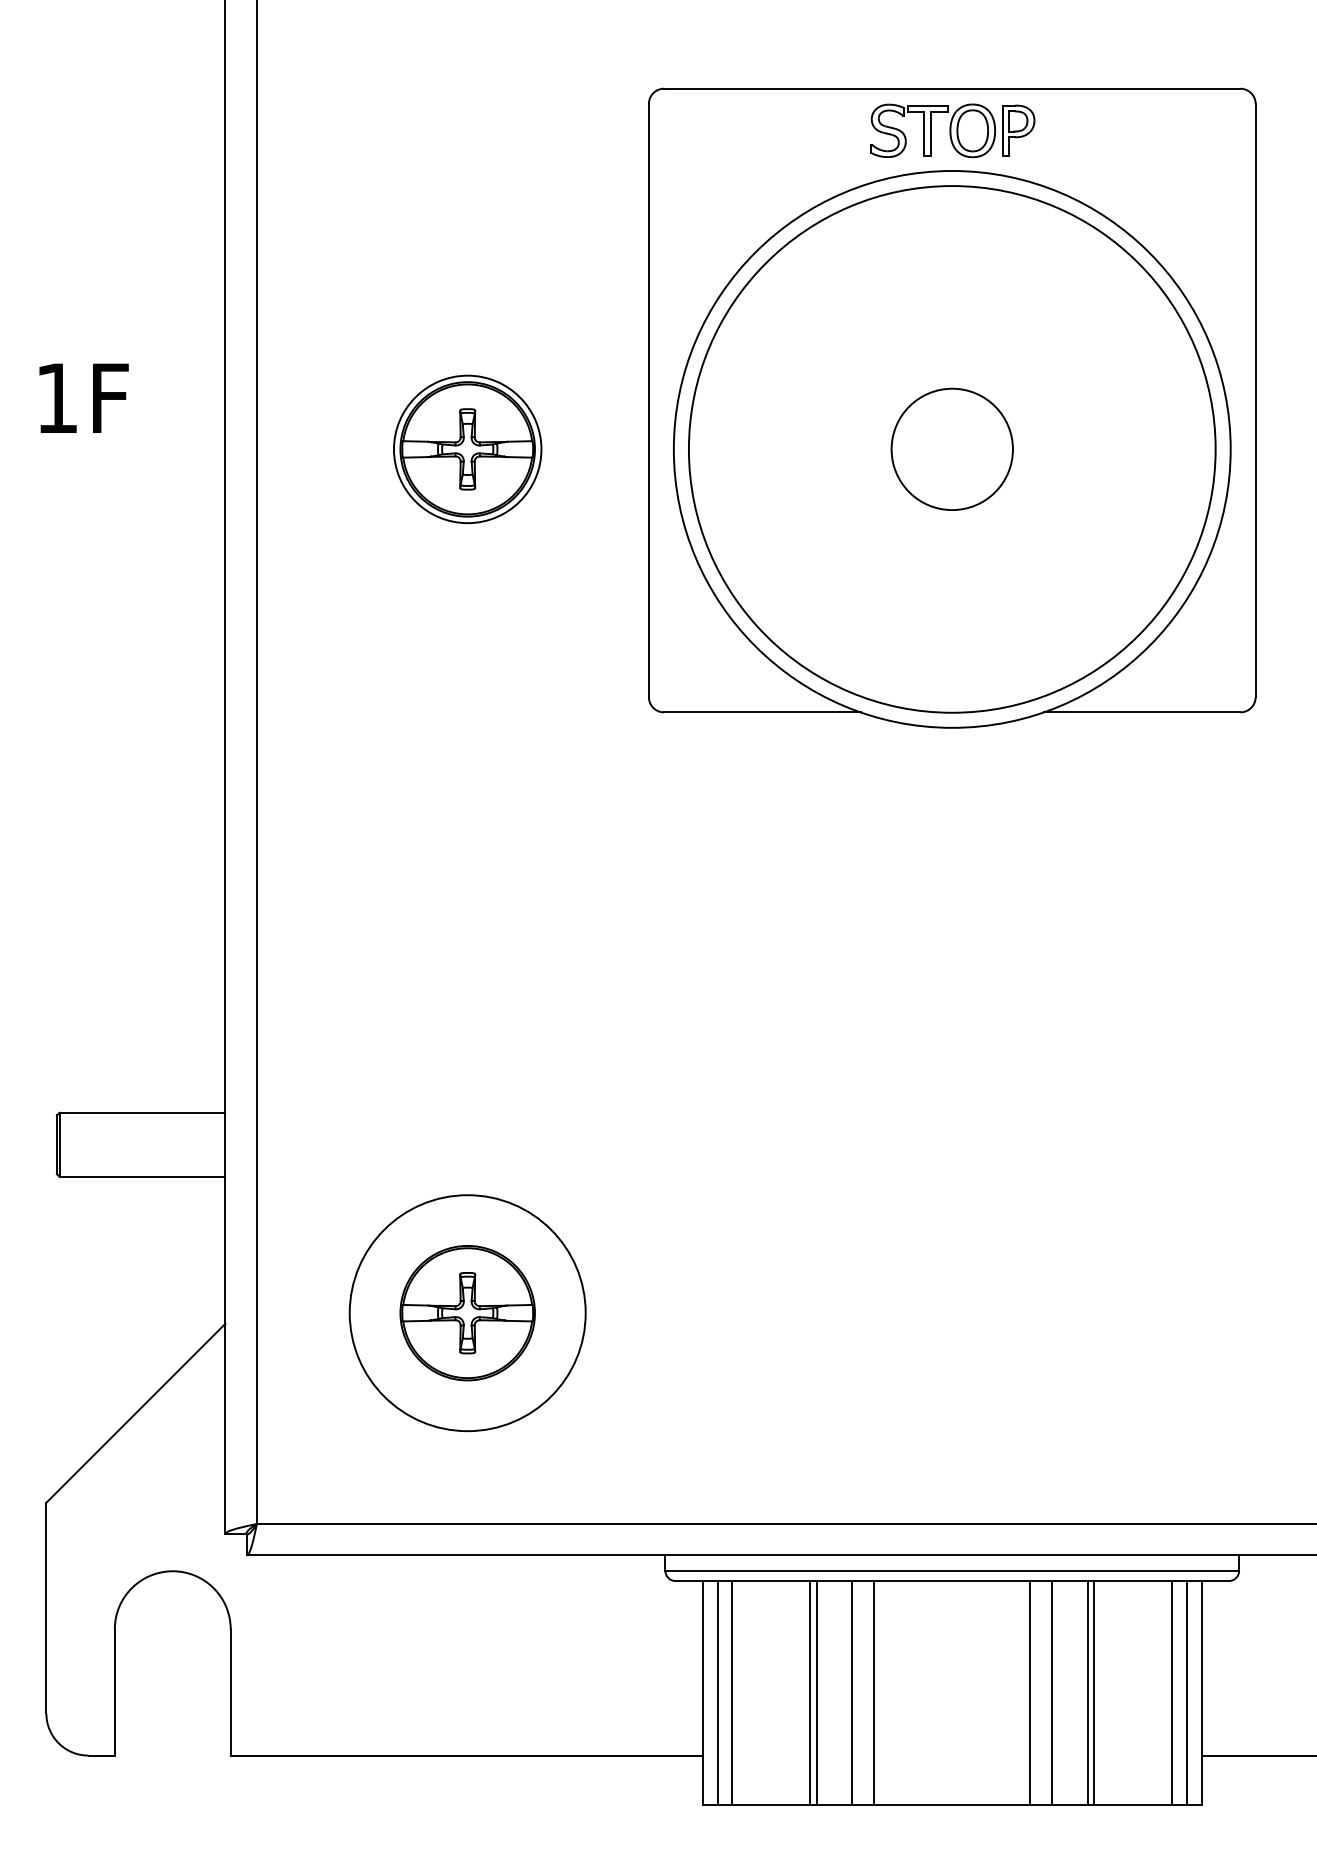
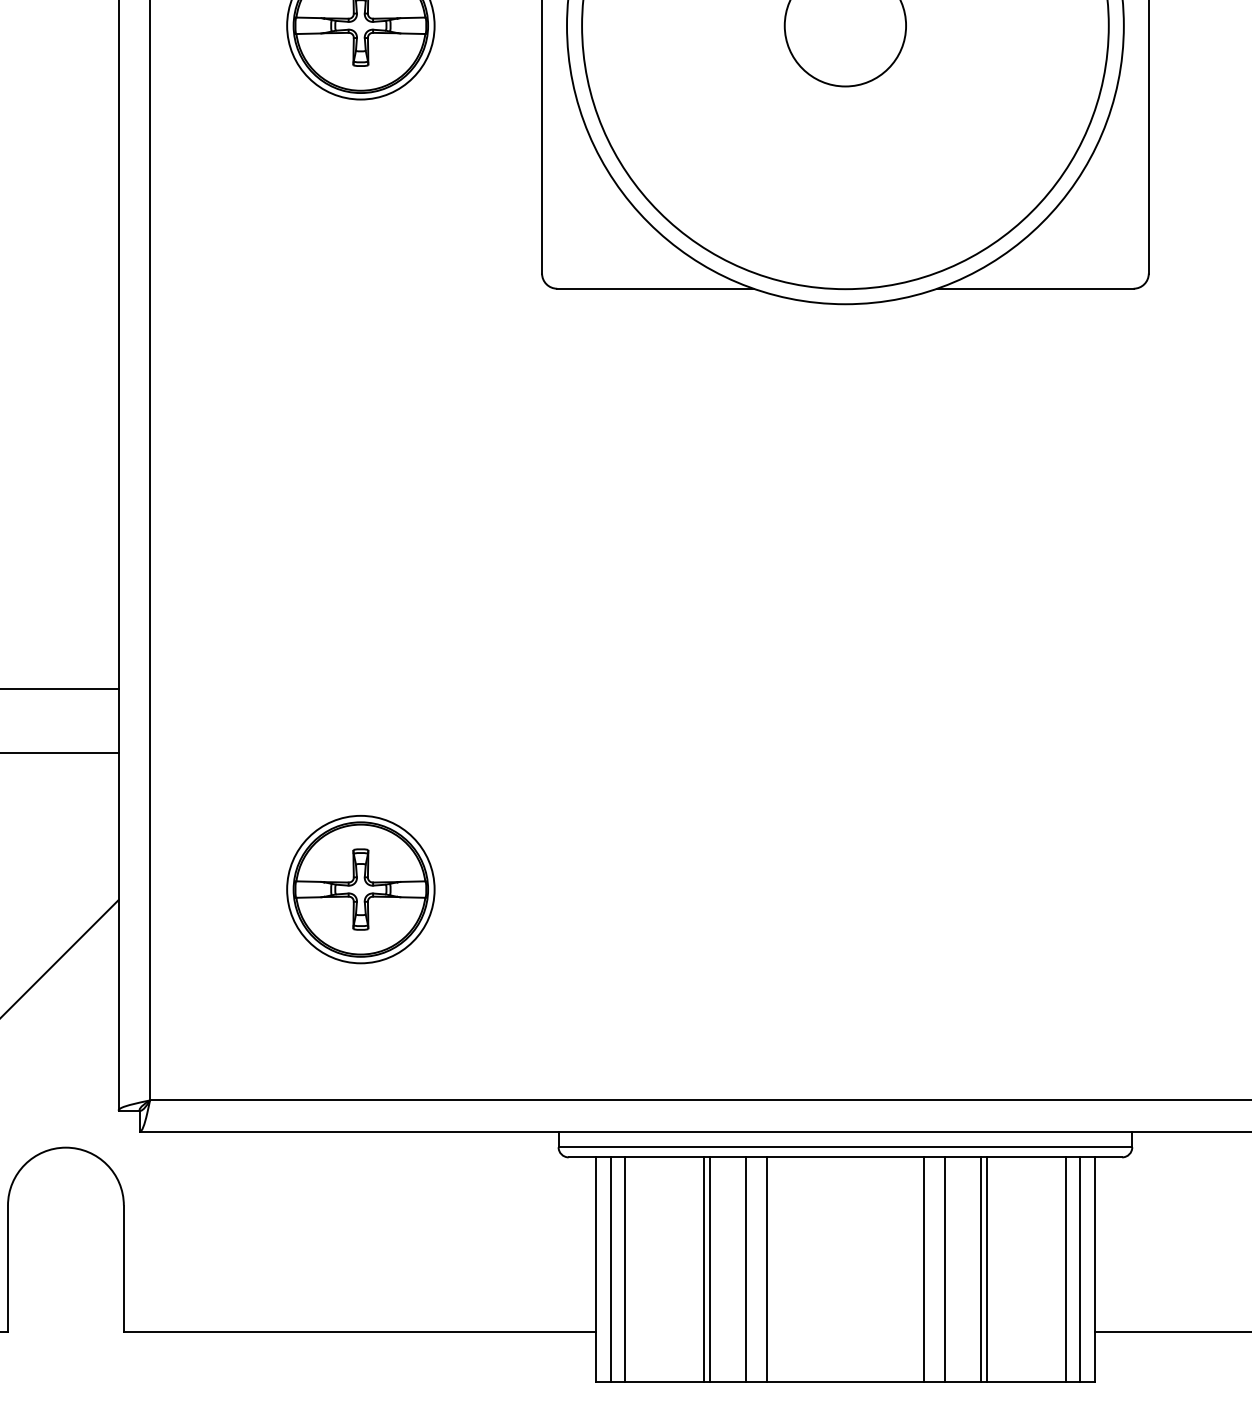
circle: (467, 1312) -> (360, 888), size x0.62

